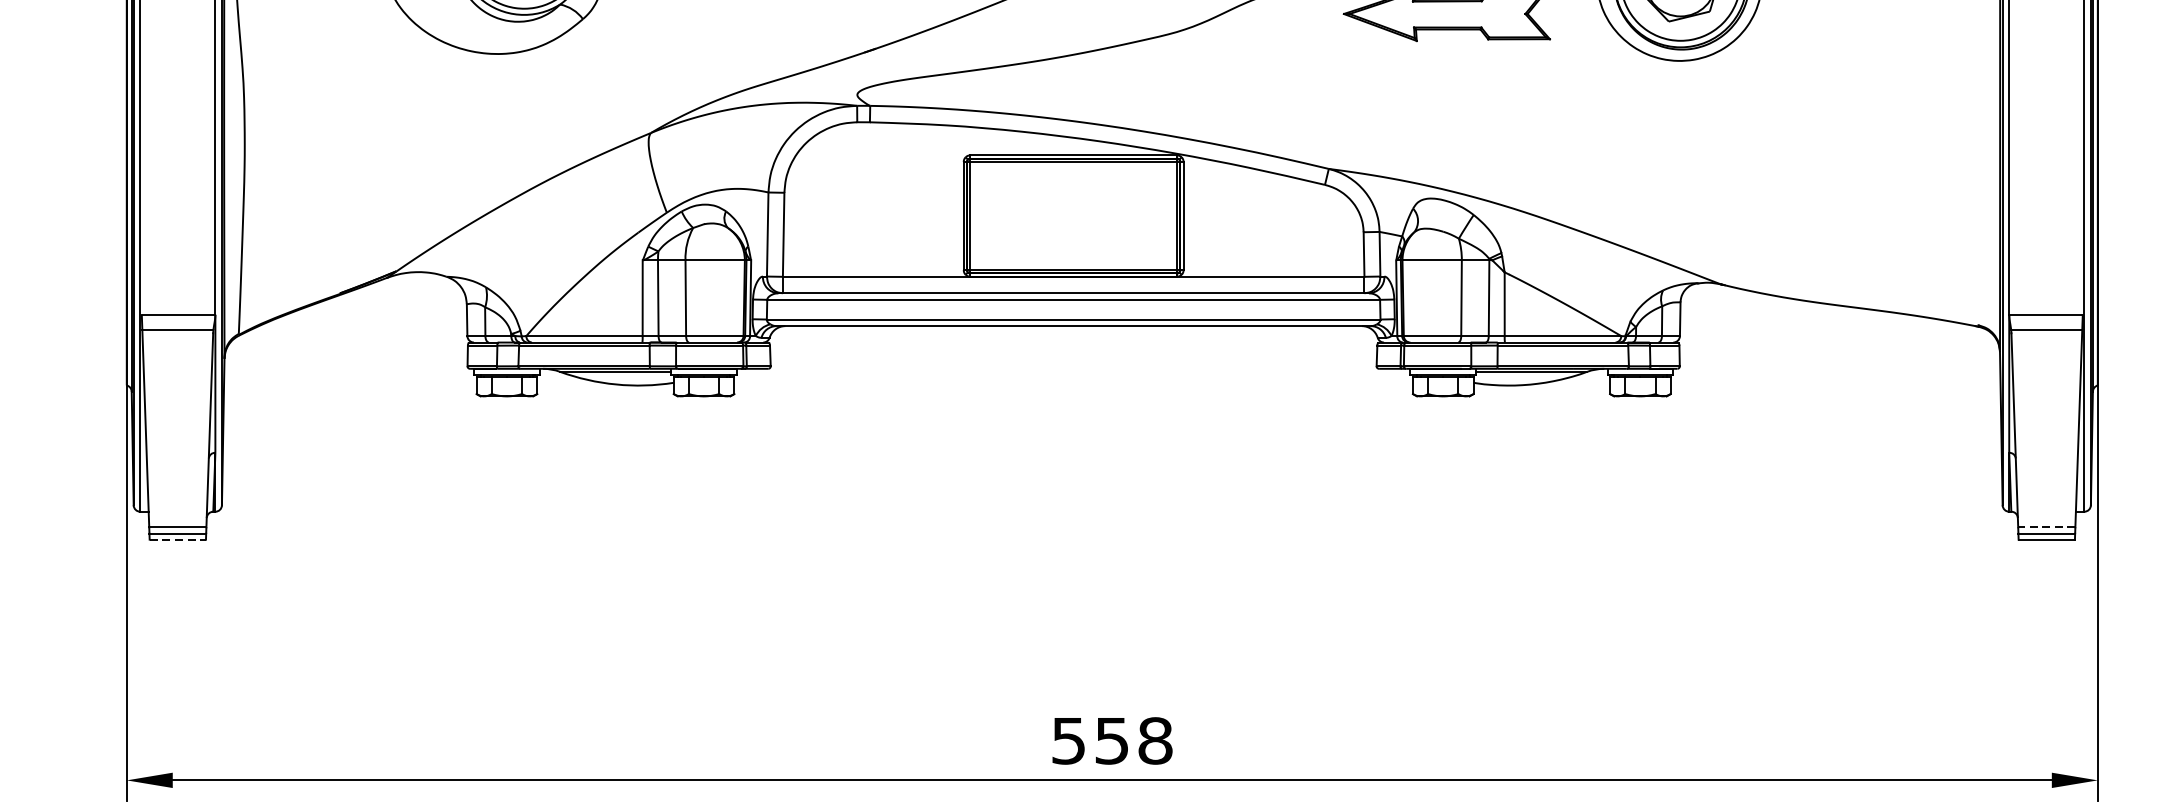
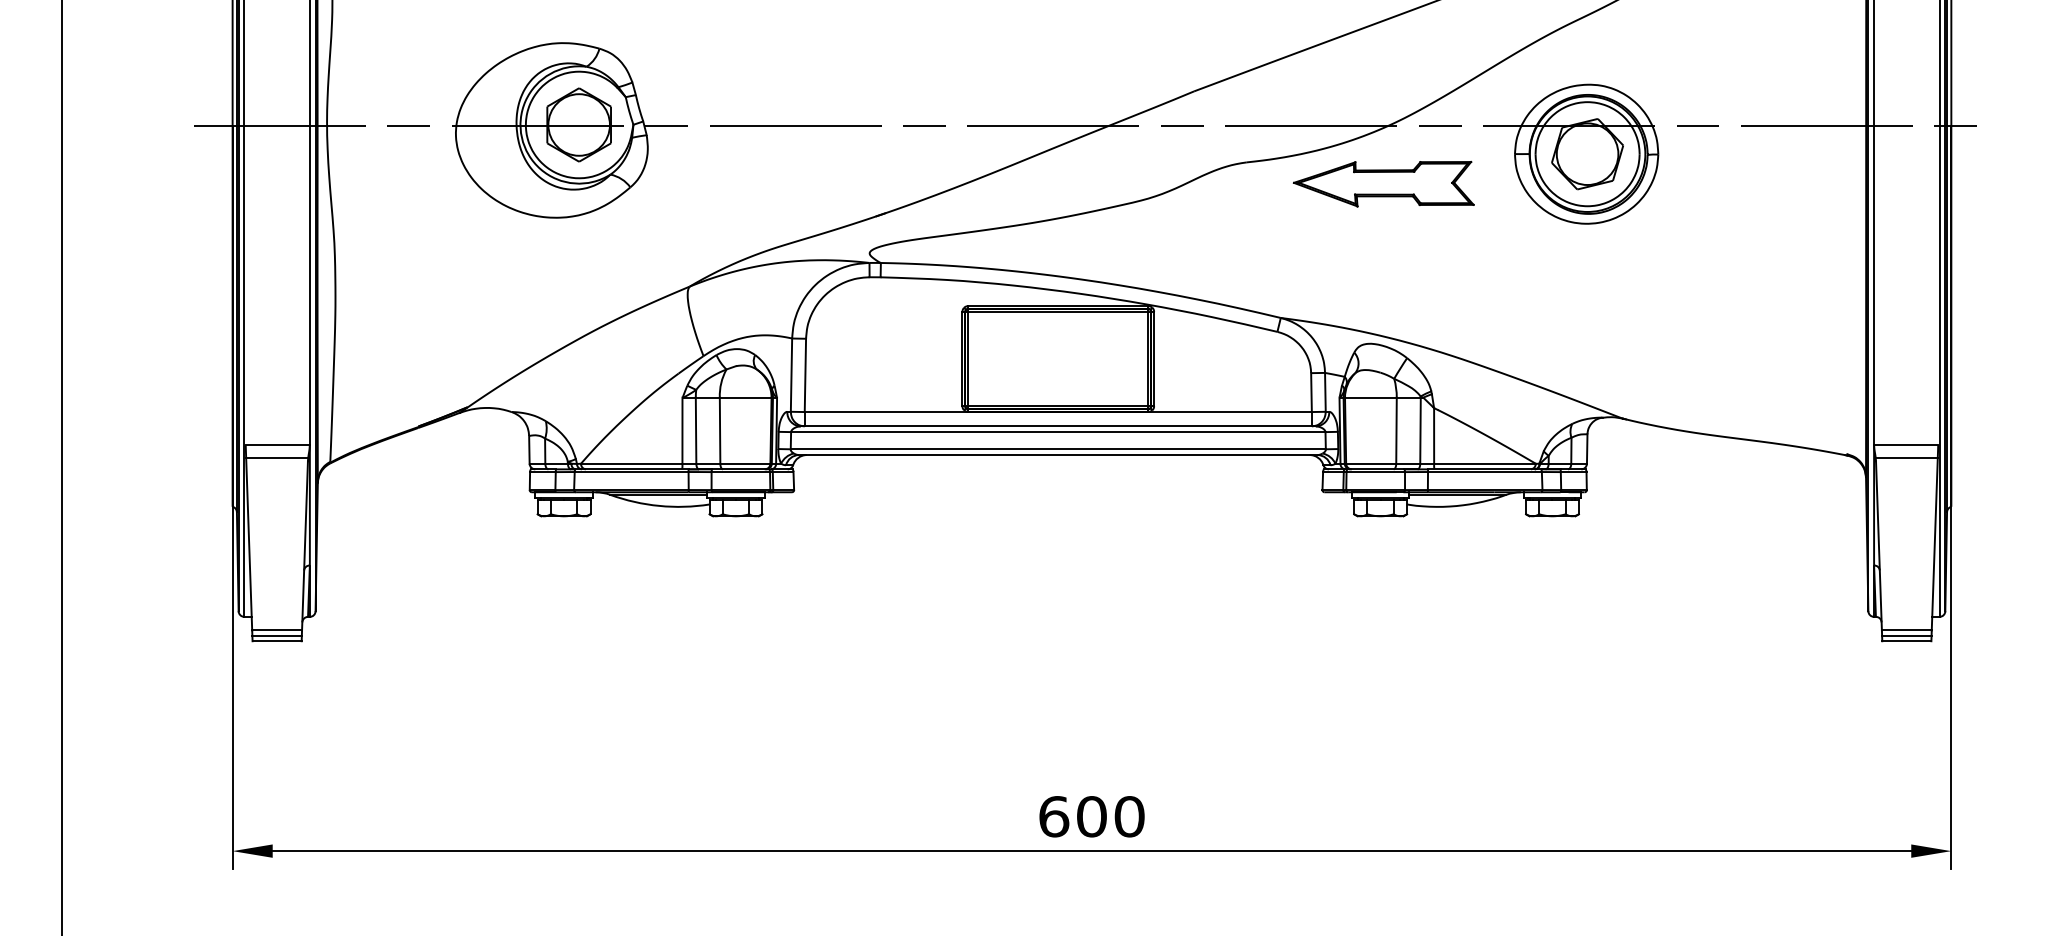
line: (2046, 527) -> (1906, 630), dashed -> solid
line: (178, 539) -> (277, 641), dashed -> solid
text: (1111, 740) -> (1091, 816), 558 -> 600

